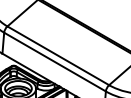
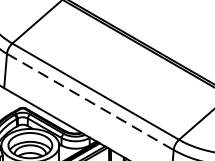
line: (55, 62) -> (91, 102), solid -> dashed

